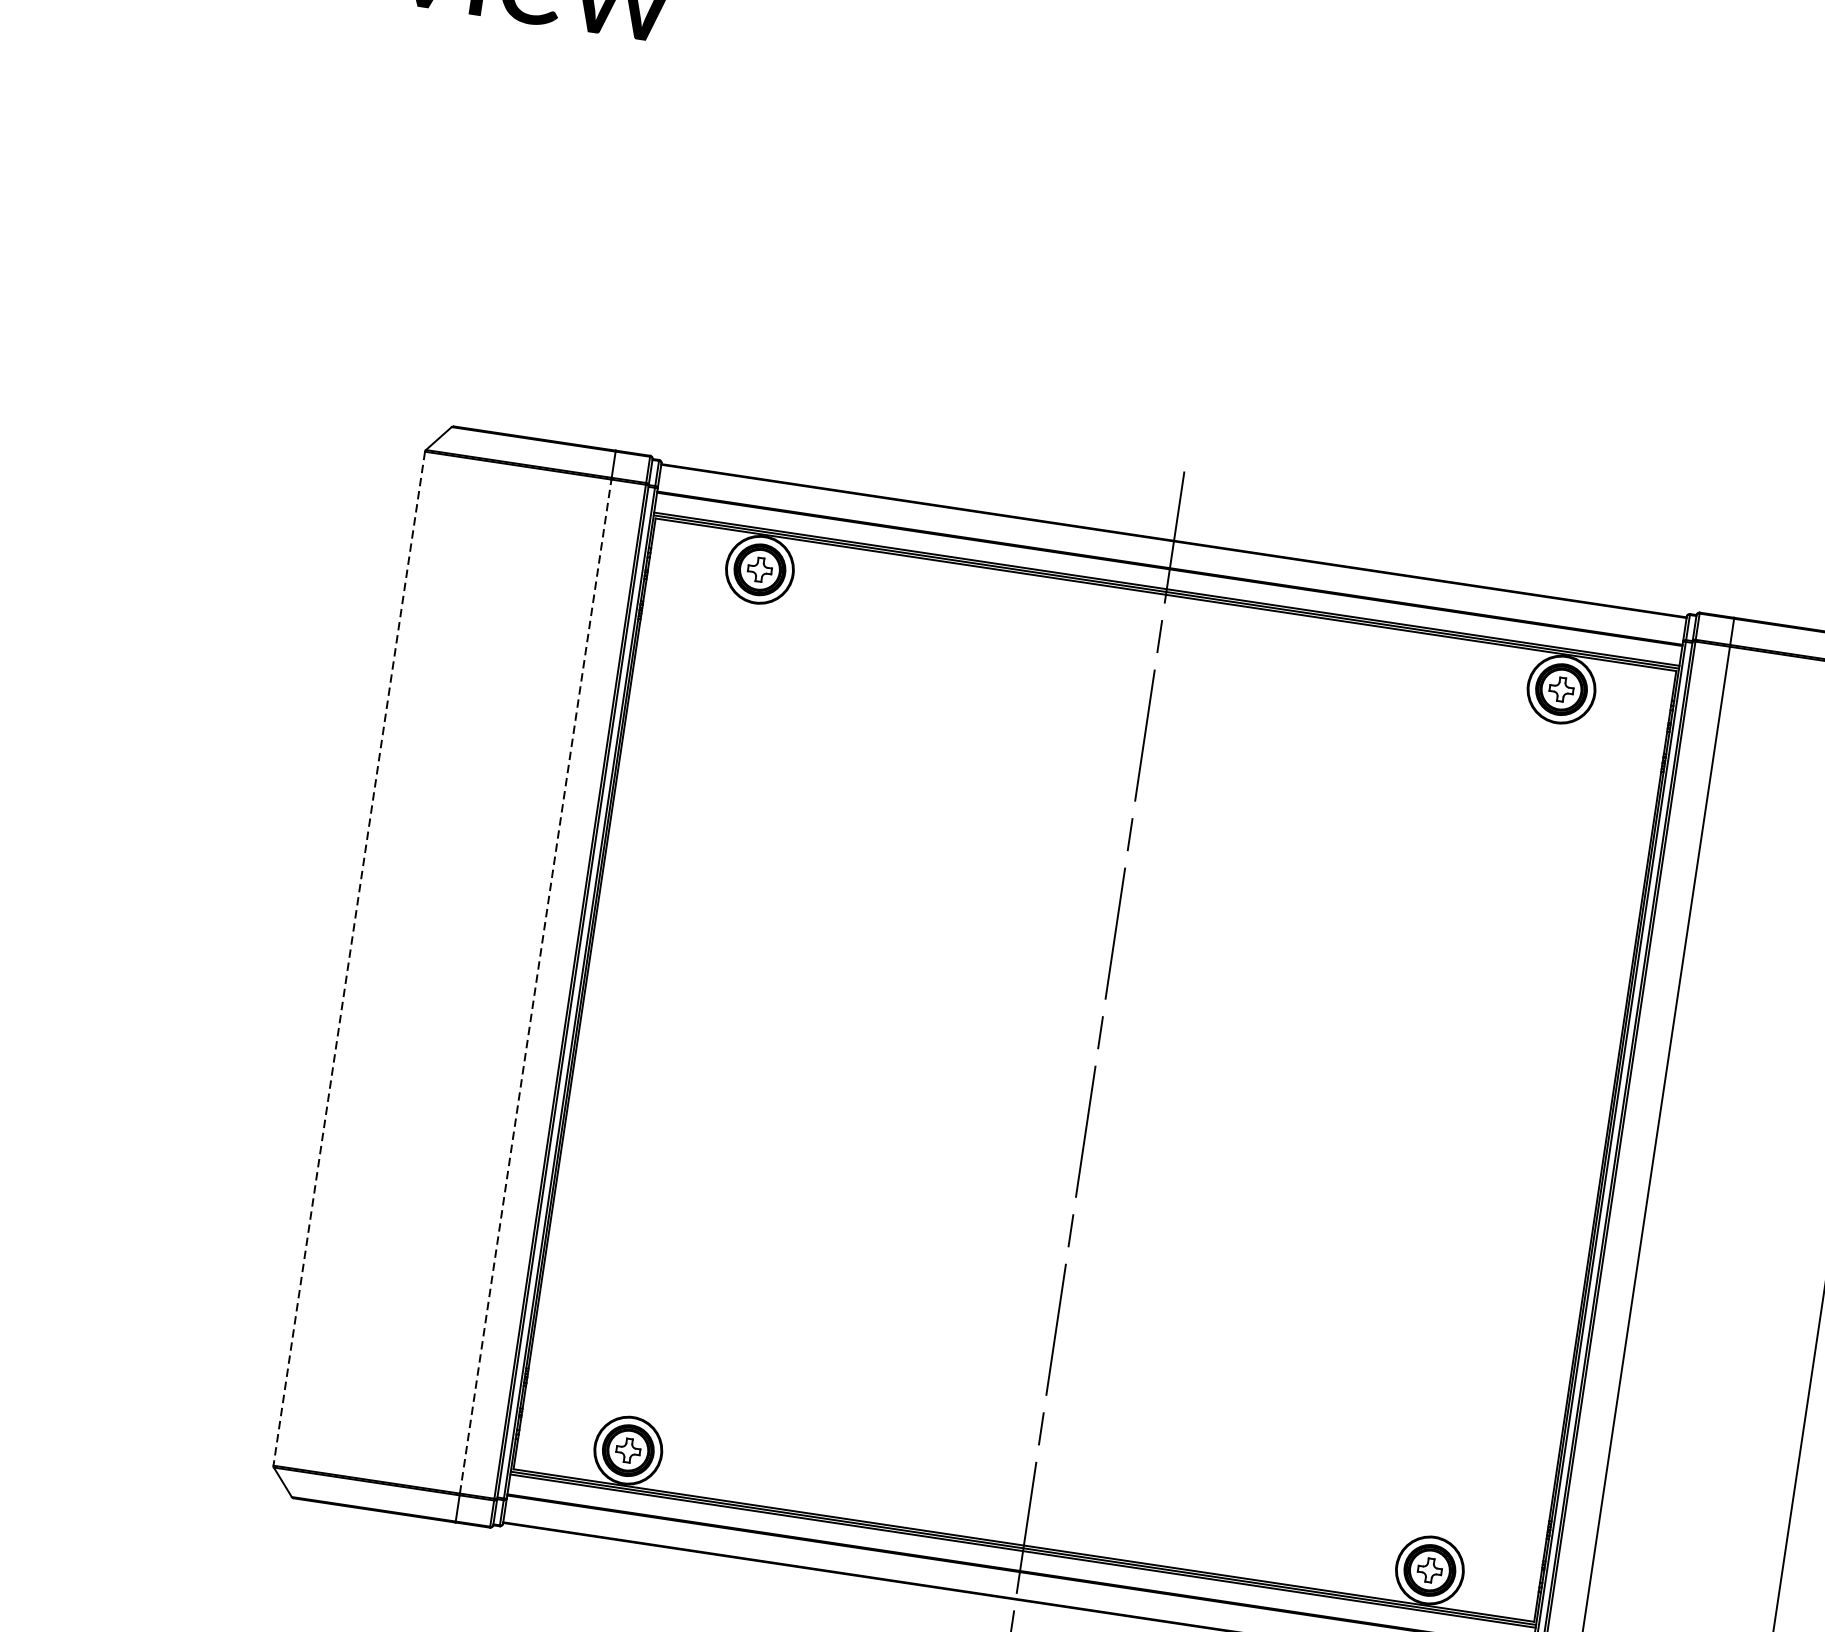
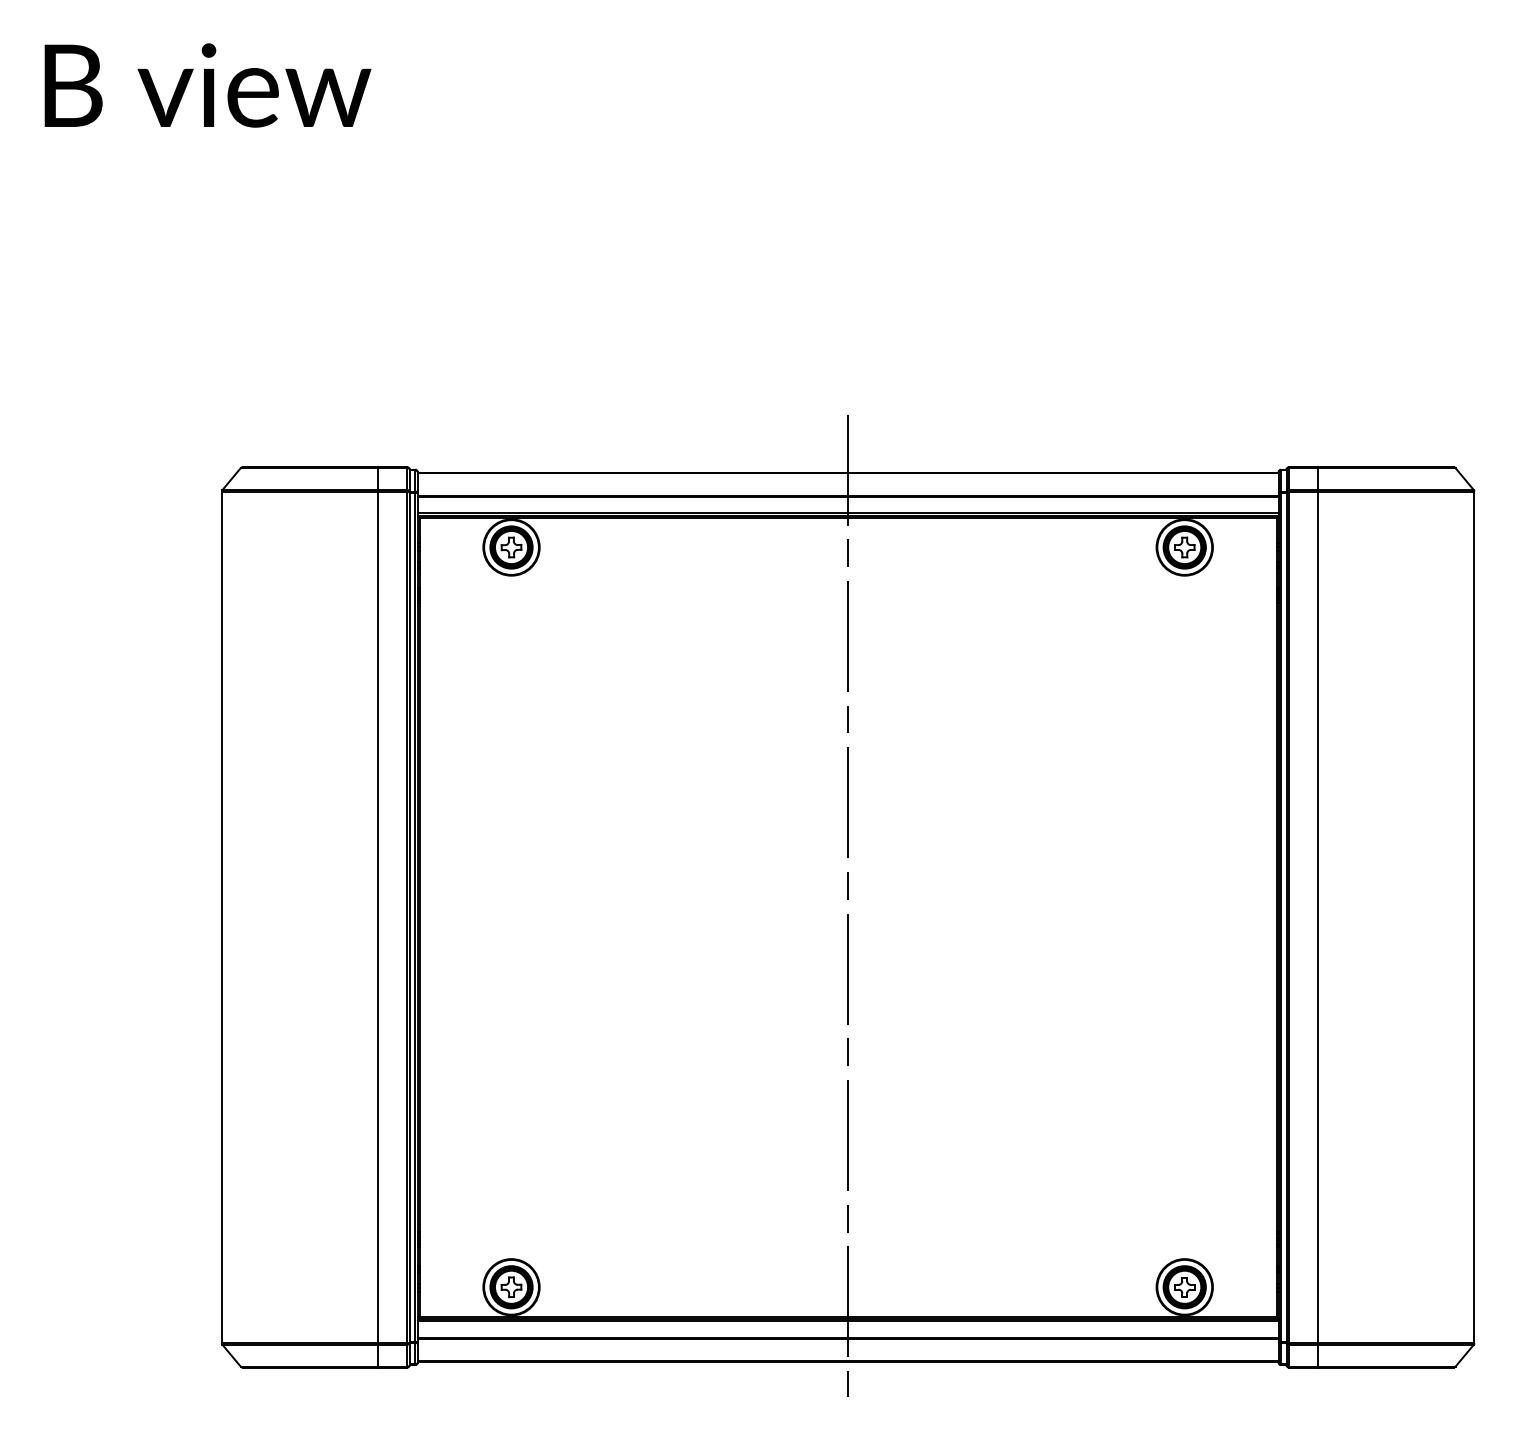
line: (348, 958) -> (221, 917), dashed -> solid
line: (535, 986) -> (378, 917), dashed -> solid

